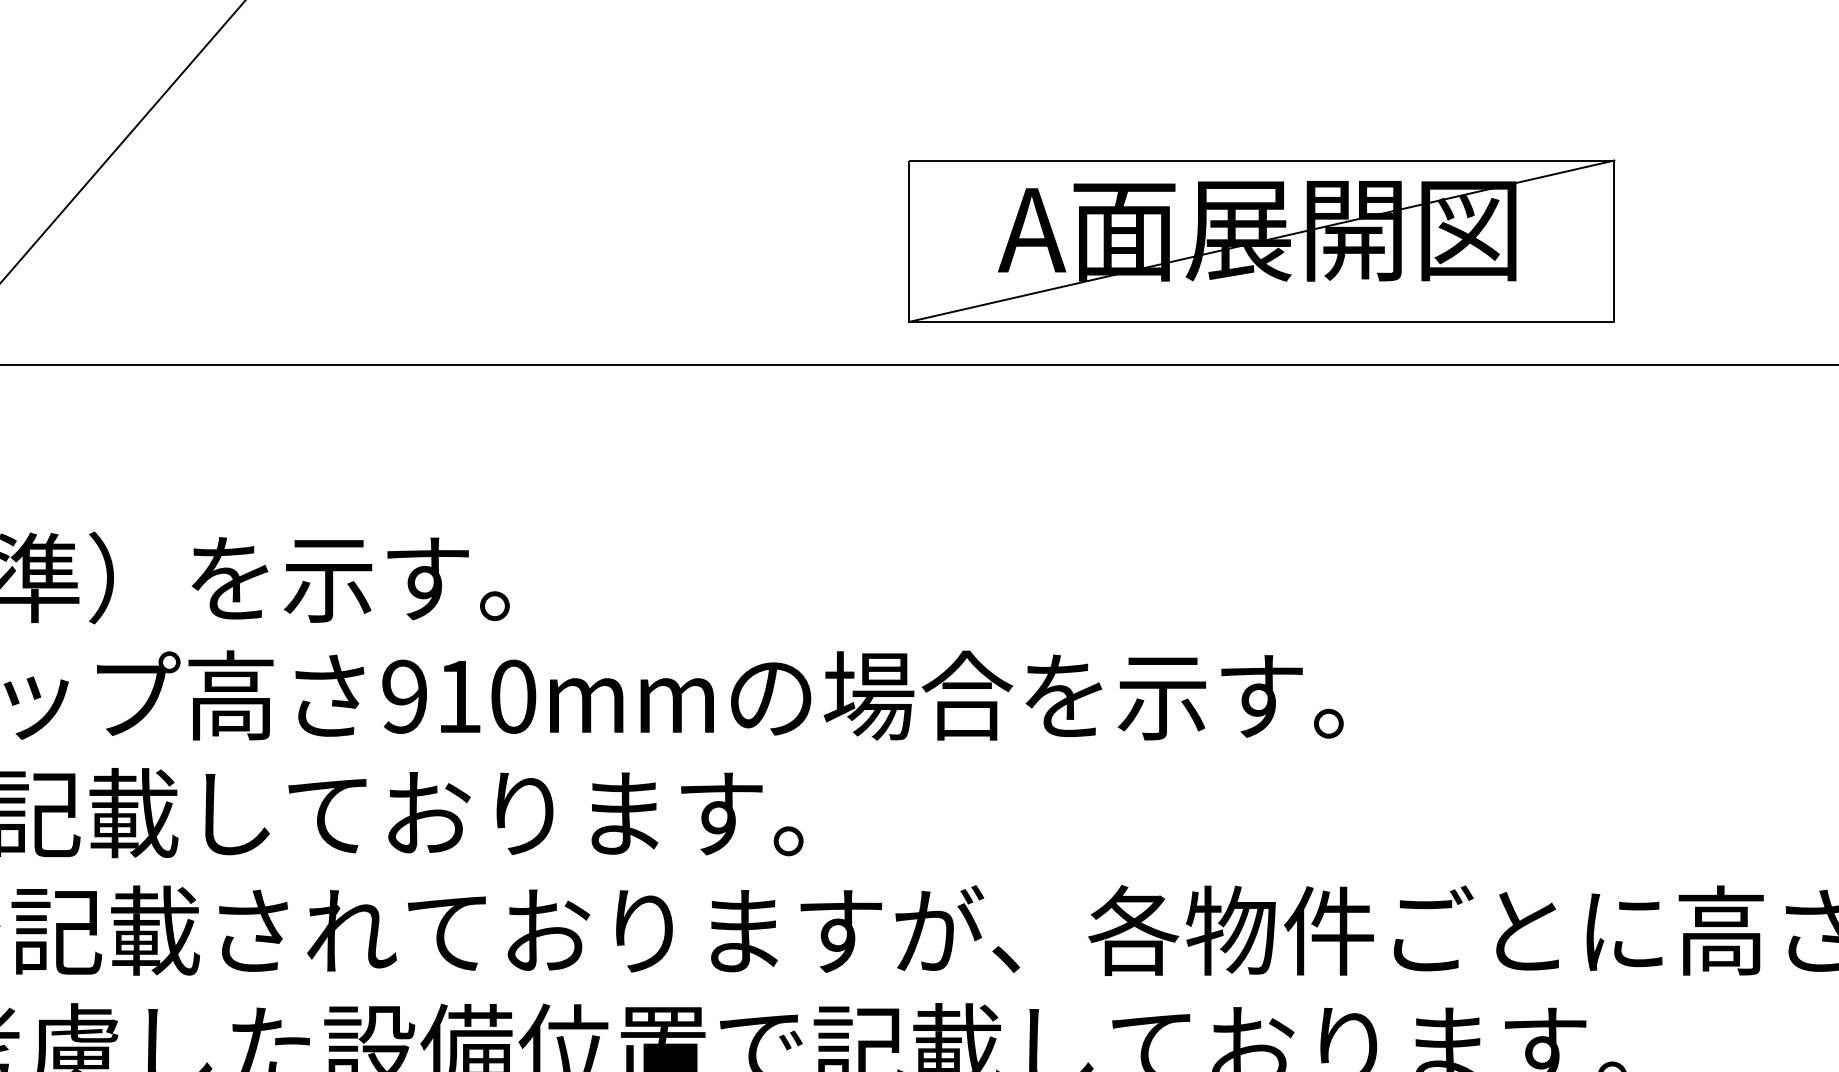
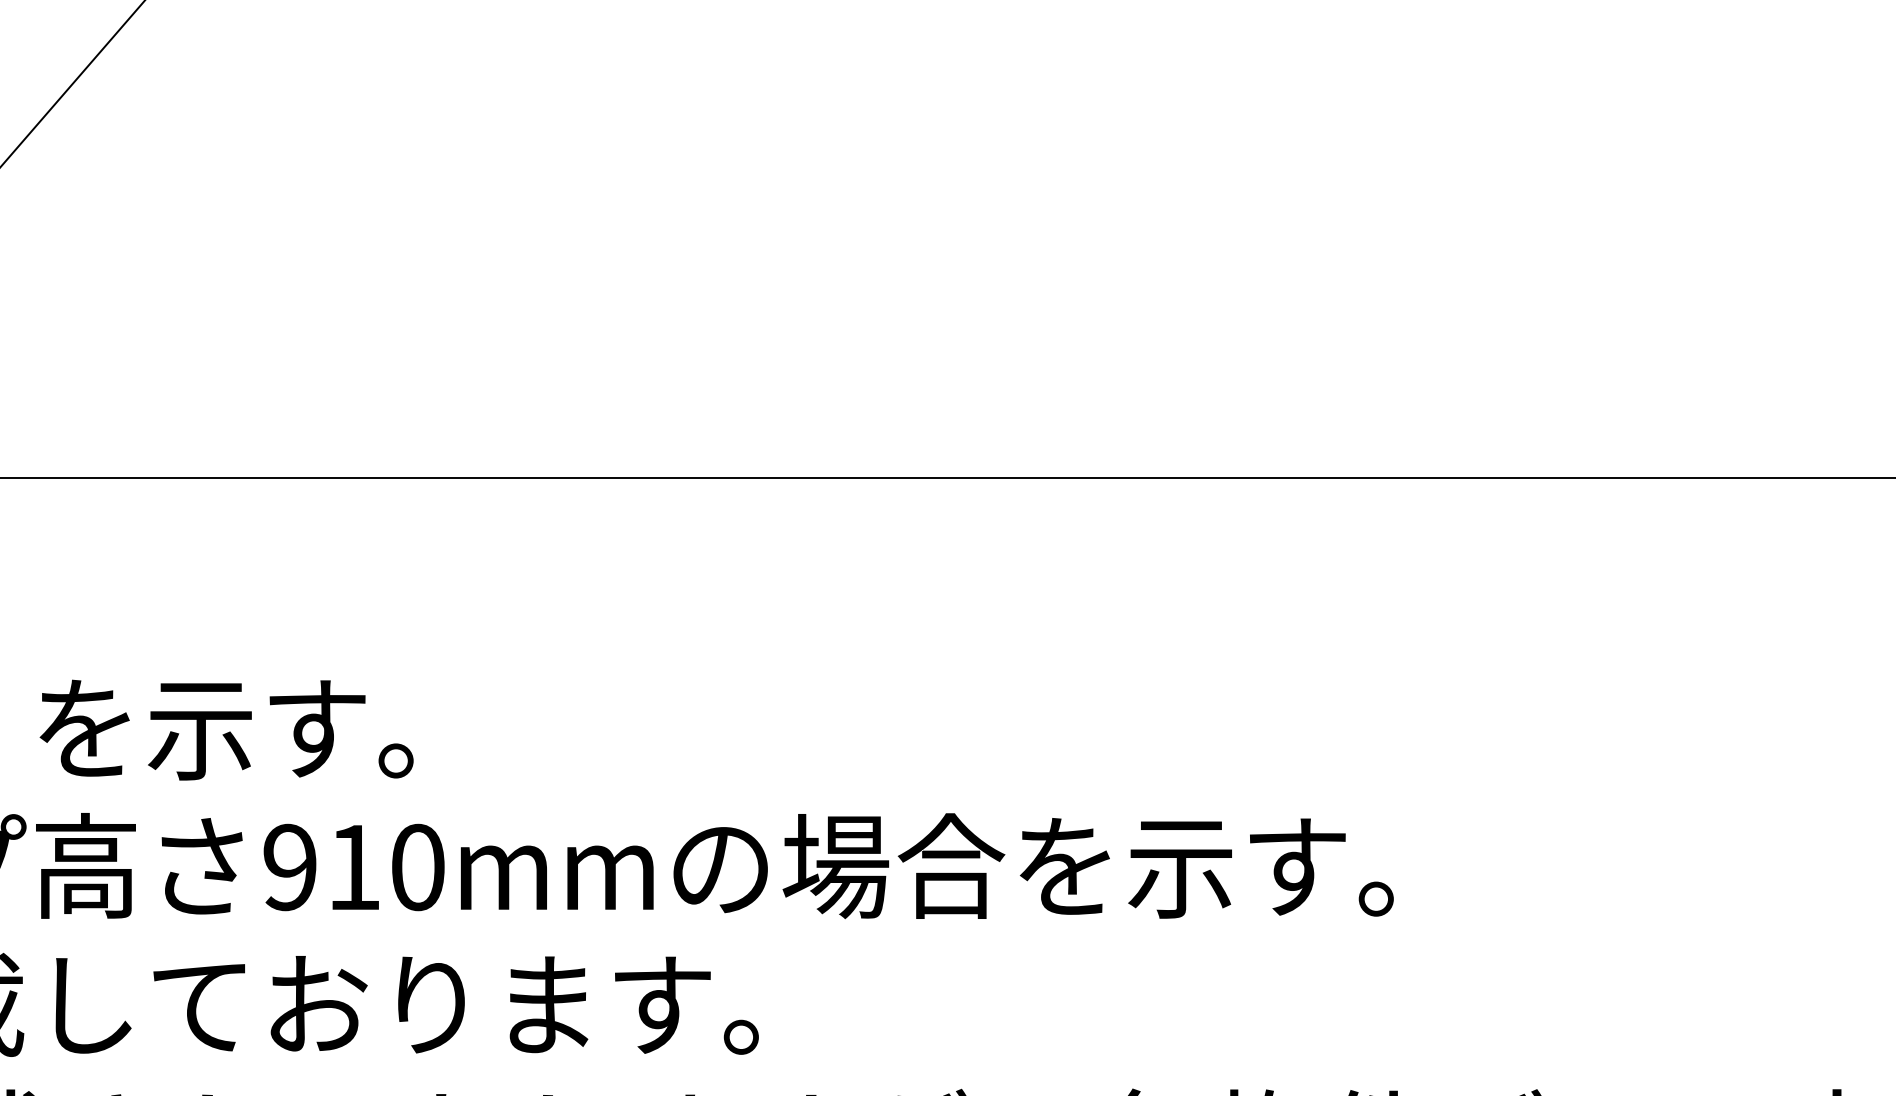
part: (1261, 240) -> (1297, 331), removed

